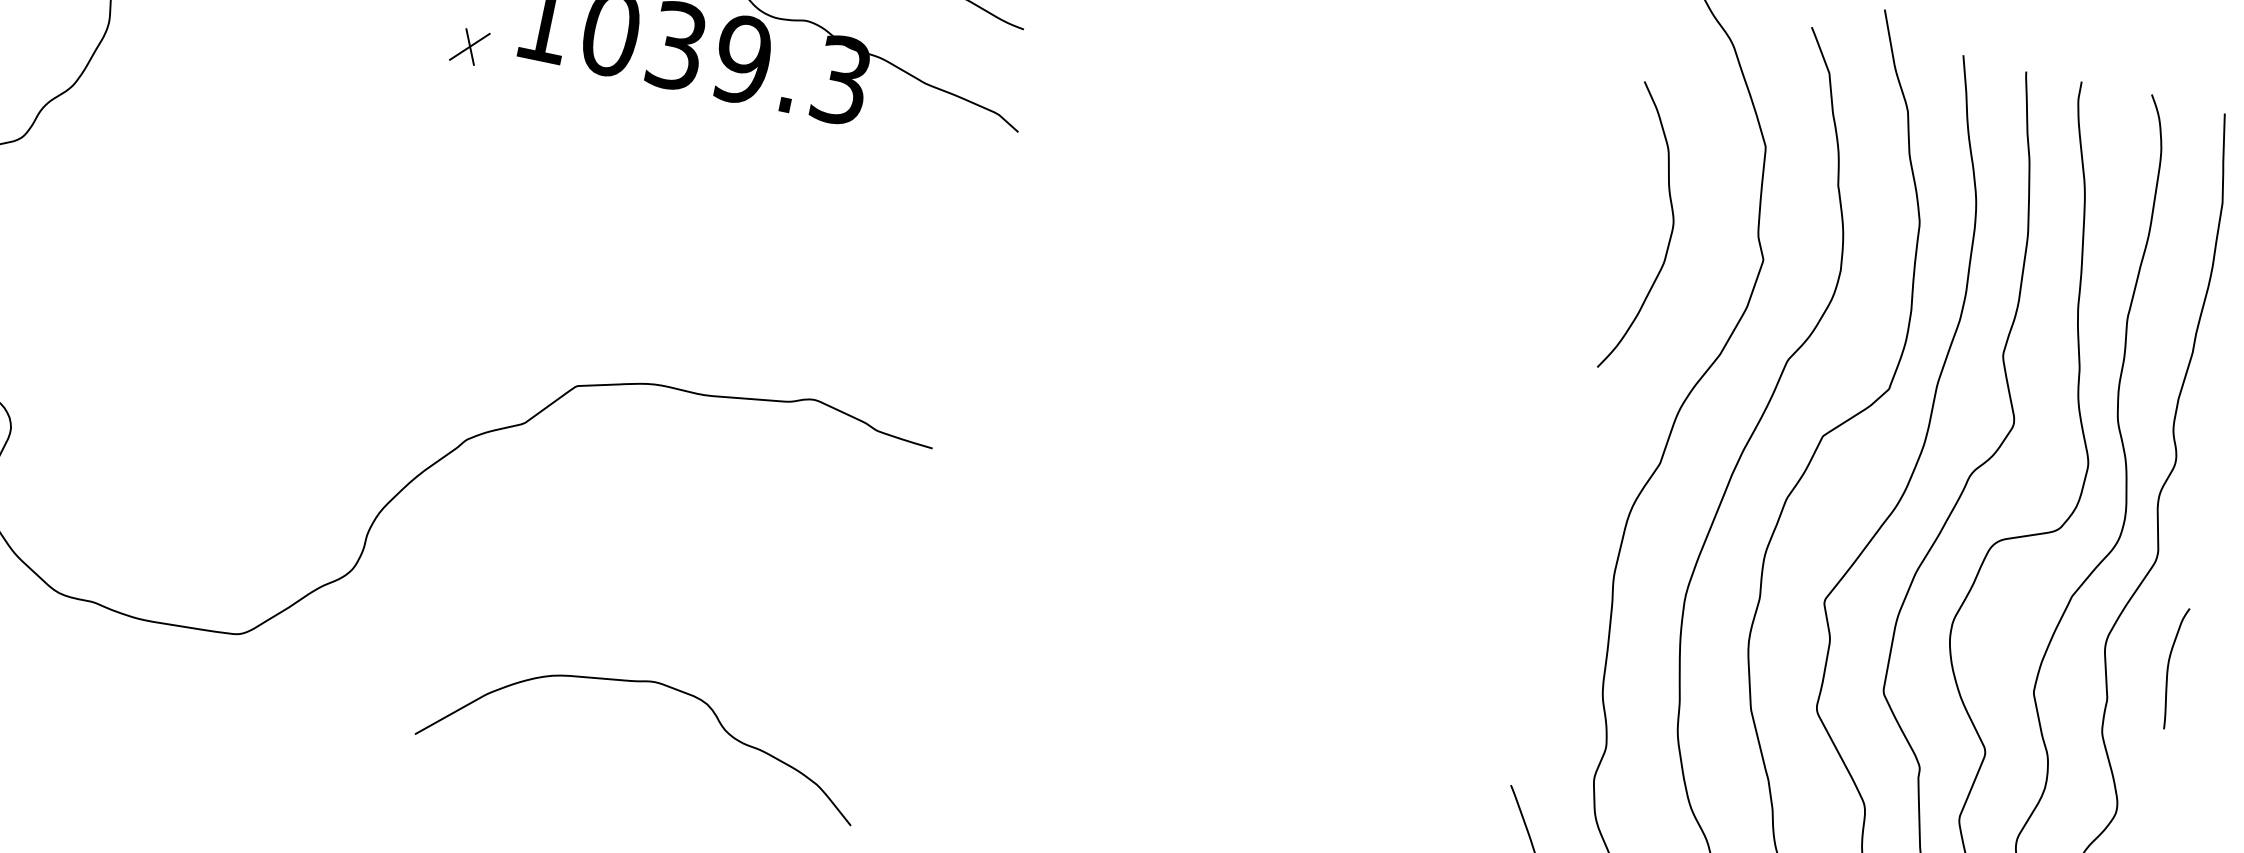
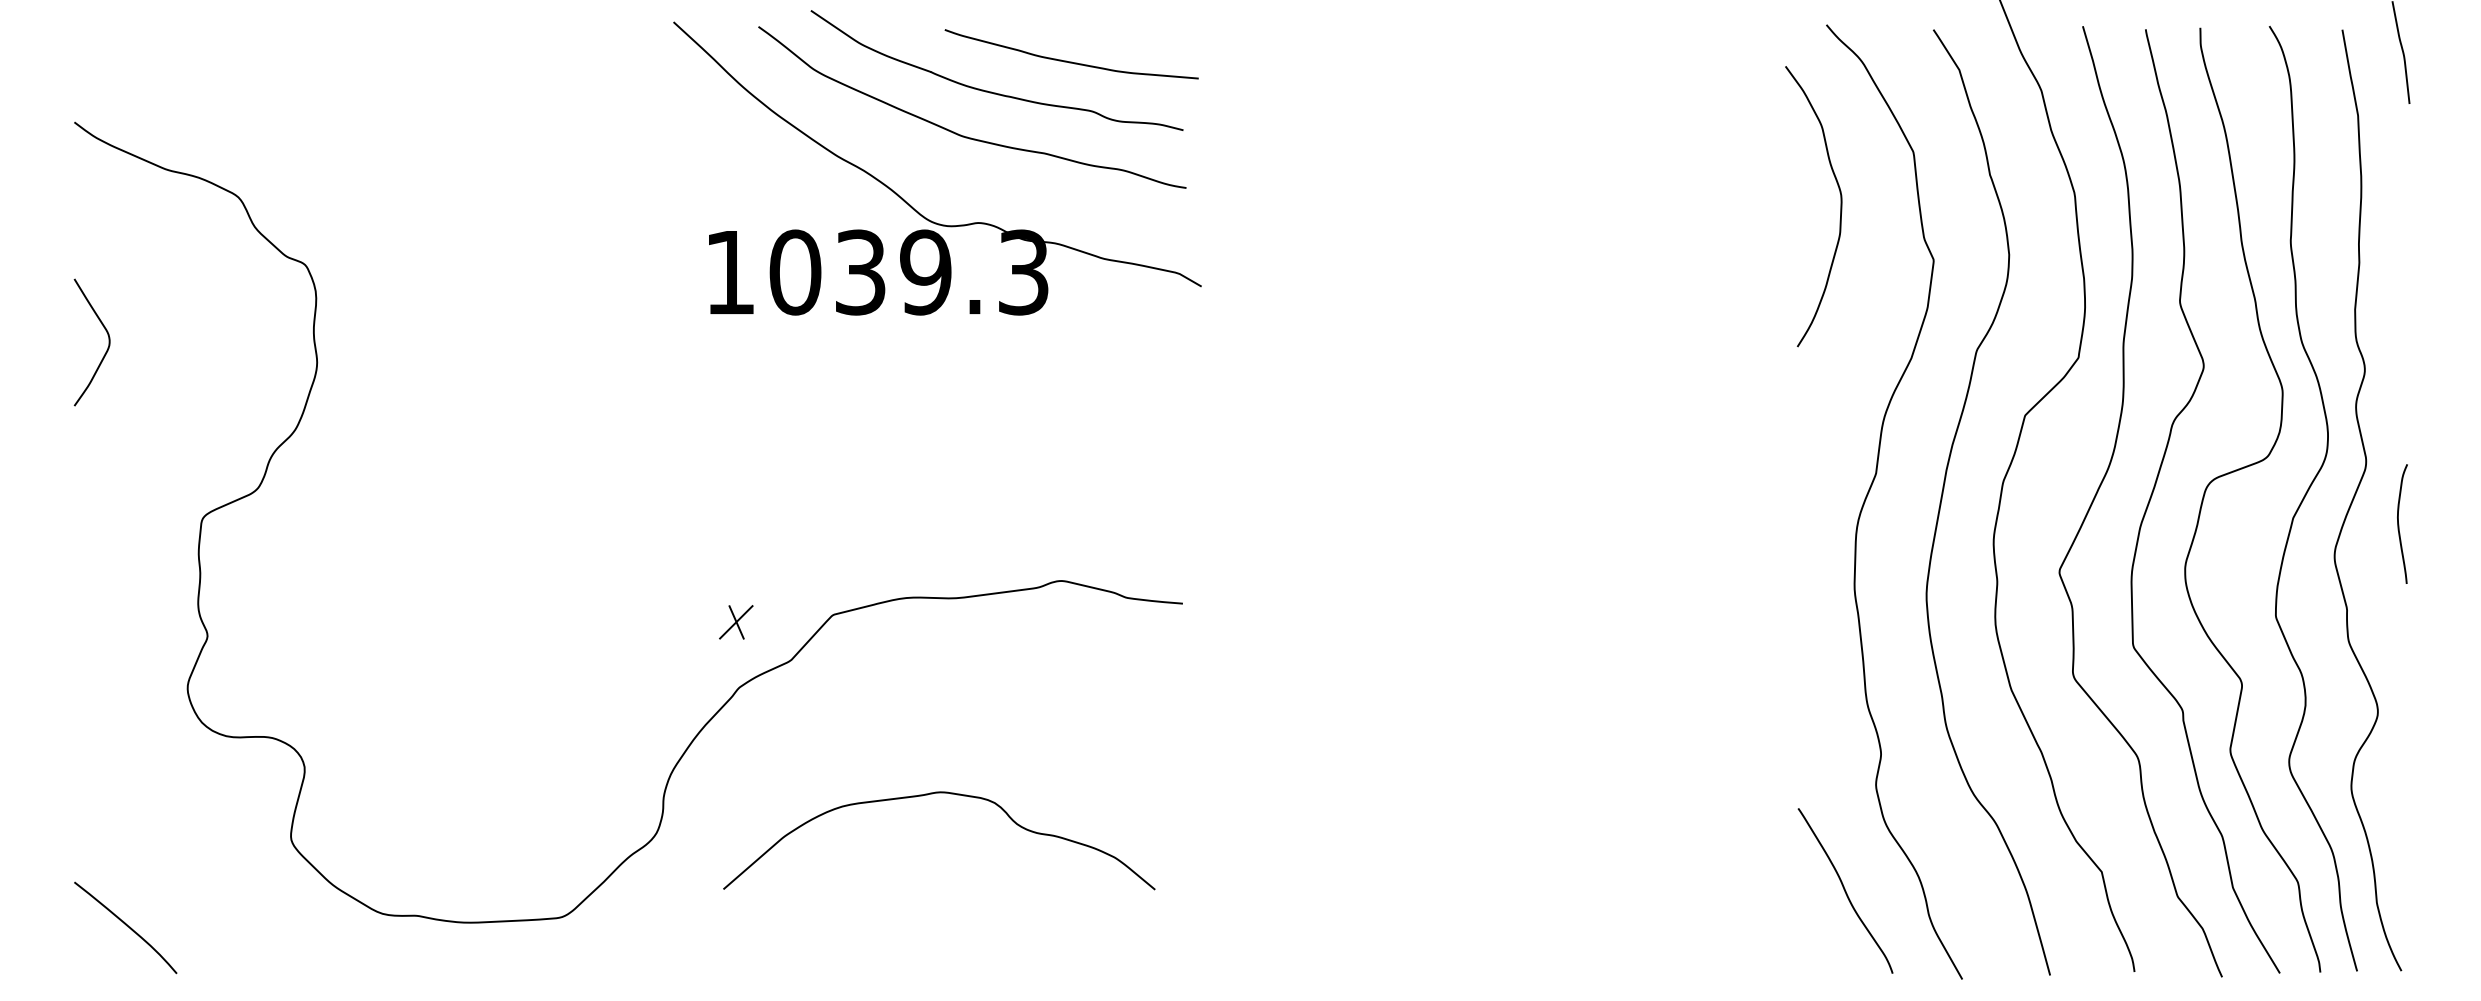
part: (470, 47) -> (736, 622), moved
curve: (1670, 234) -> (1840, 206), moved
curve: (2169, 667) -> (2399, 524), moved
curve: (646, 682) -> (932, 794), moved

